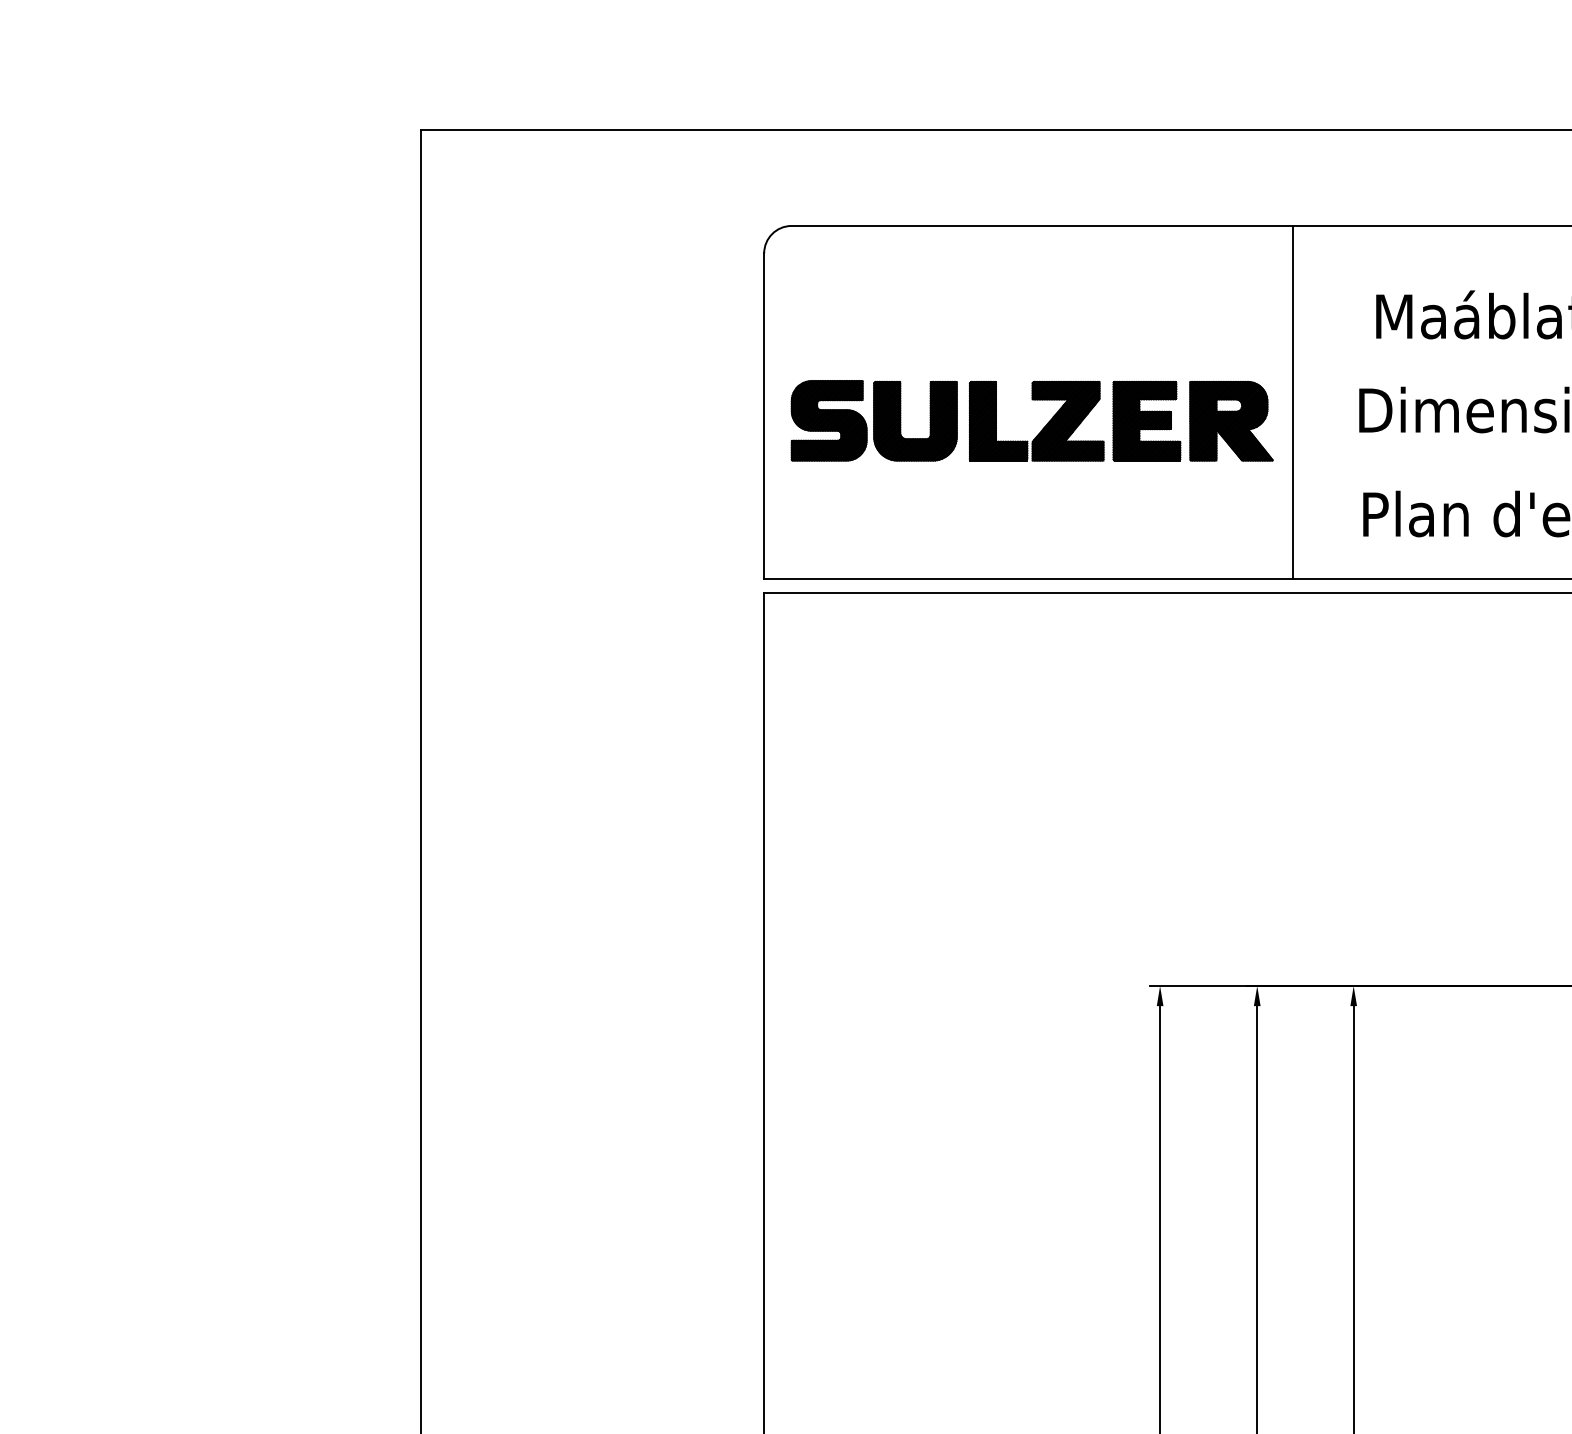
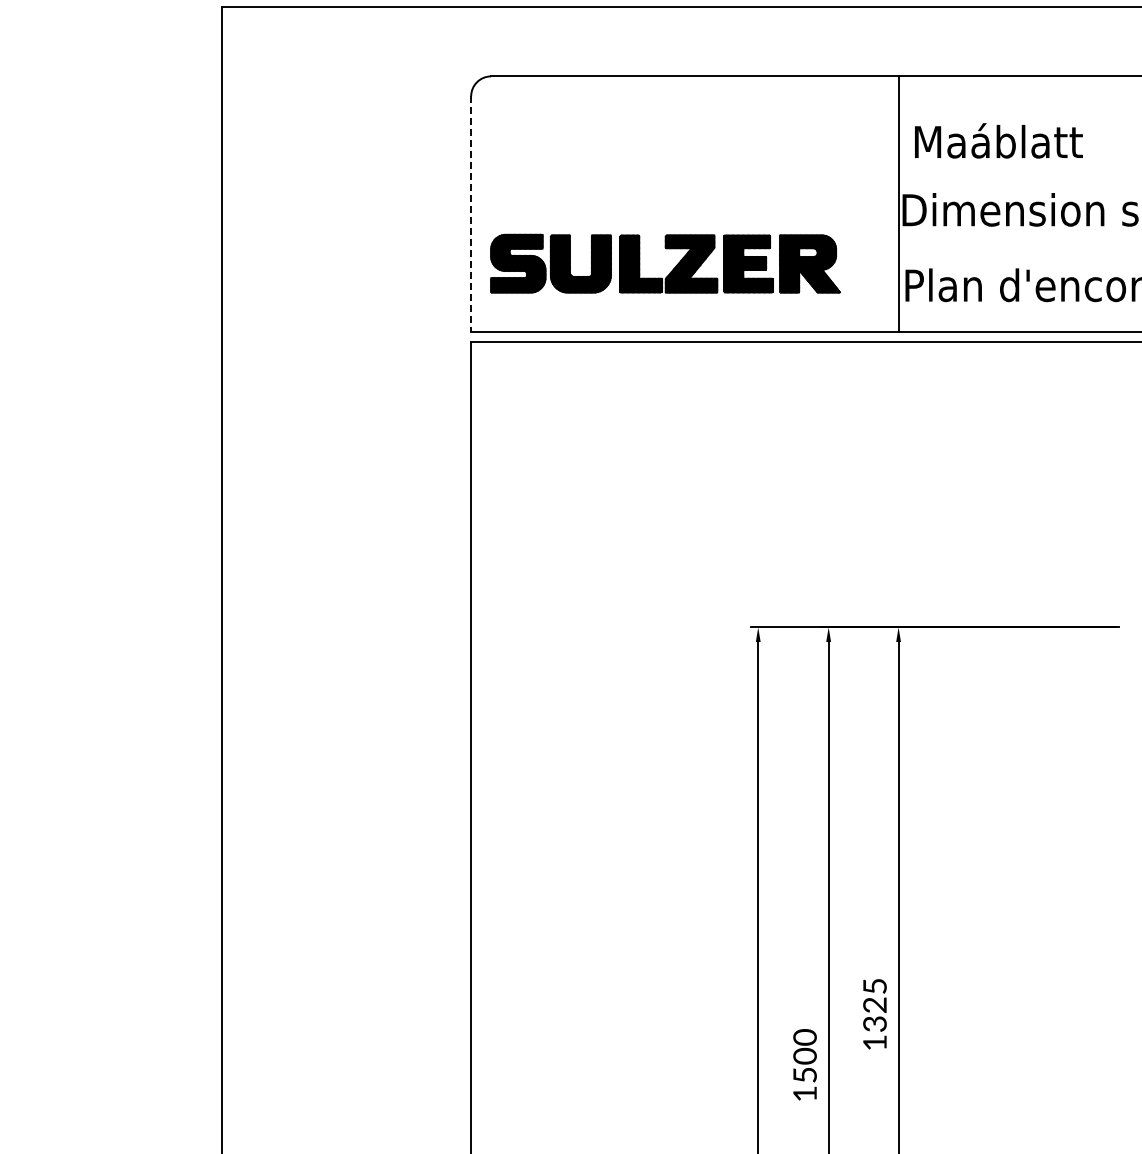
line: (1292, 402) -> (898, 204), moved
line: (764, 416) -> (471, 214), solid -> dashed
part: (1041, 428) -> (672, 269), moved

